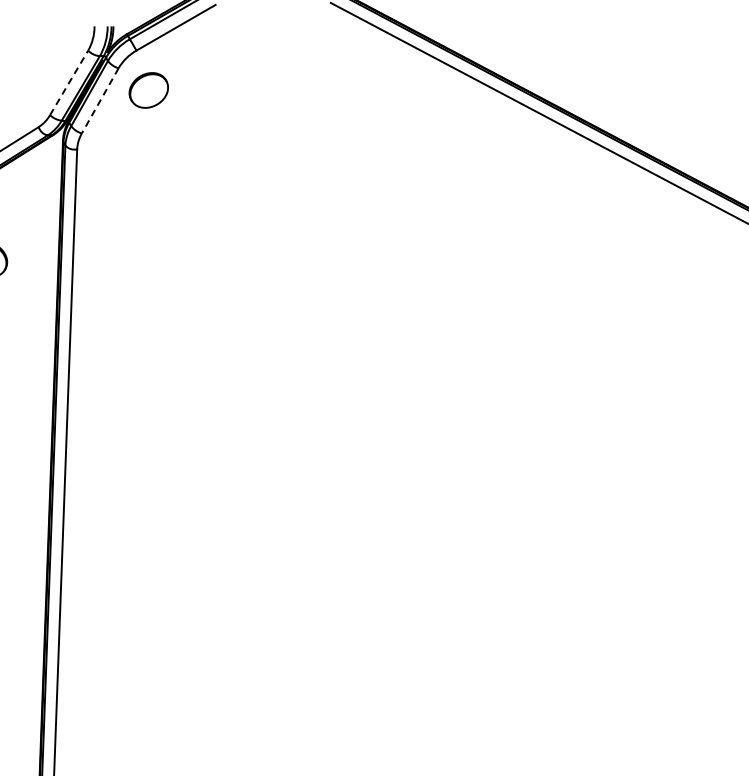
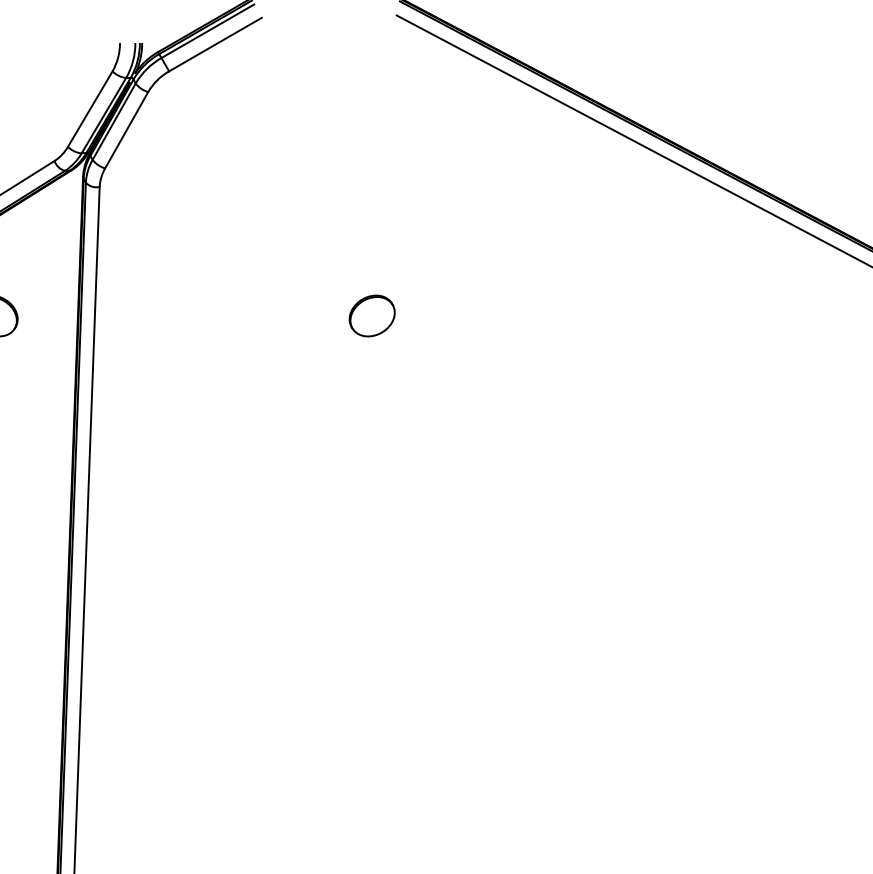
line: (69, 82) -> (90, 108), dashed -> solid
part: (148, 90) -> (371, 316), moved
line: (100, 101) -> (126, 130), dashed -> solid

